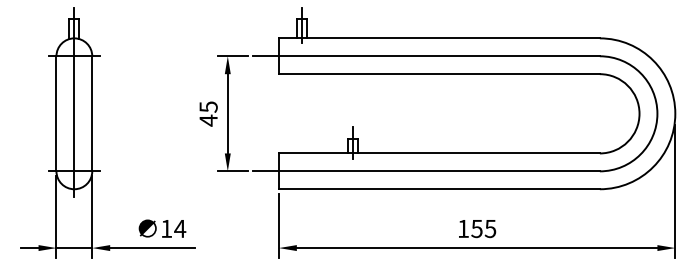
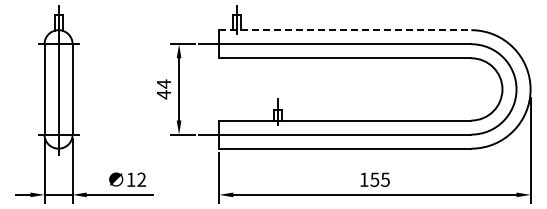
line: (439, 38) -> (345, 30), solid -> dashed
text: (209, 106) -> (164, 83), 45 -> 44
text: (179, 228) -> (141, 179), 14 -> 12

